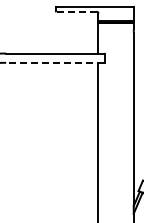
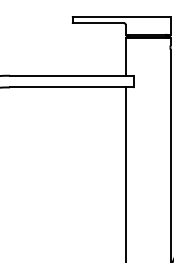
line: (76, 11) -> (98, 22), dashed -> solid
line: (54, 62) -> (70, 87), dashed -> solid

